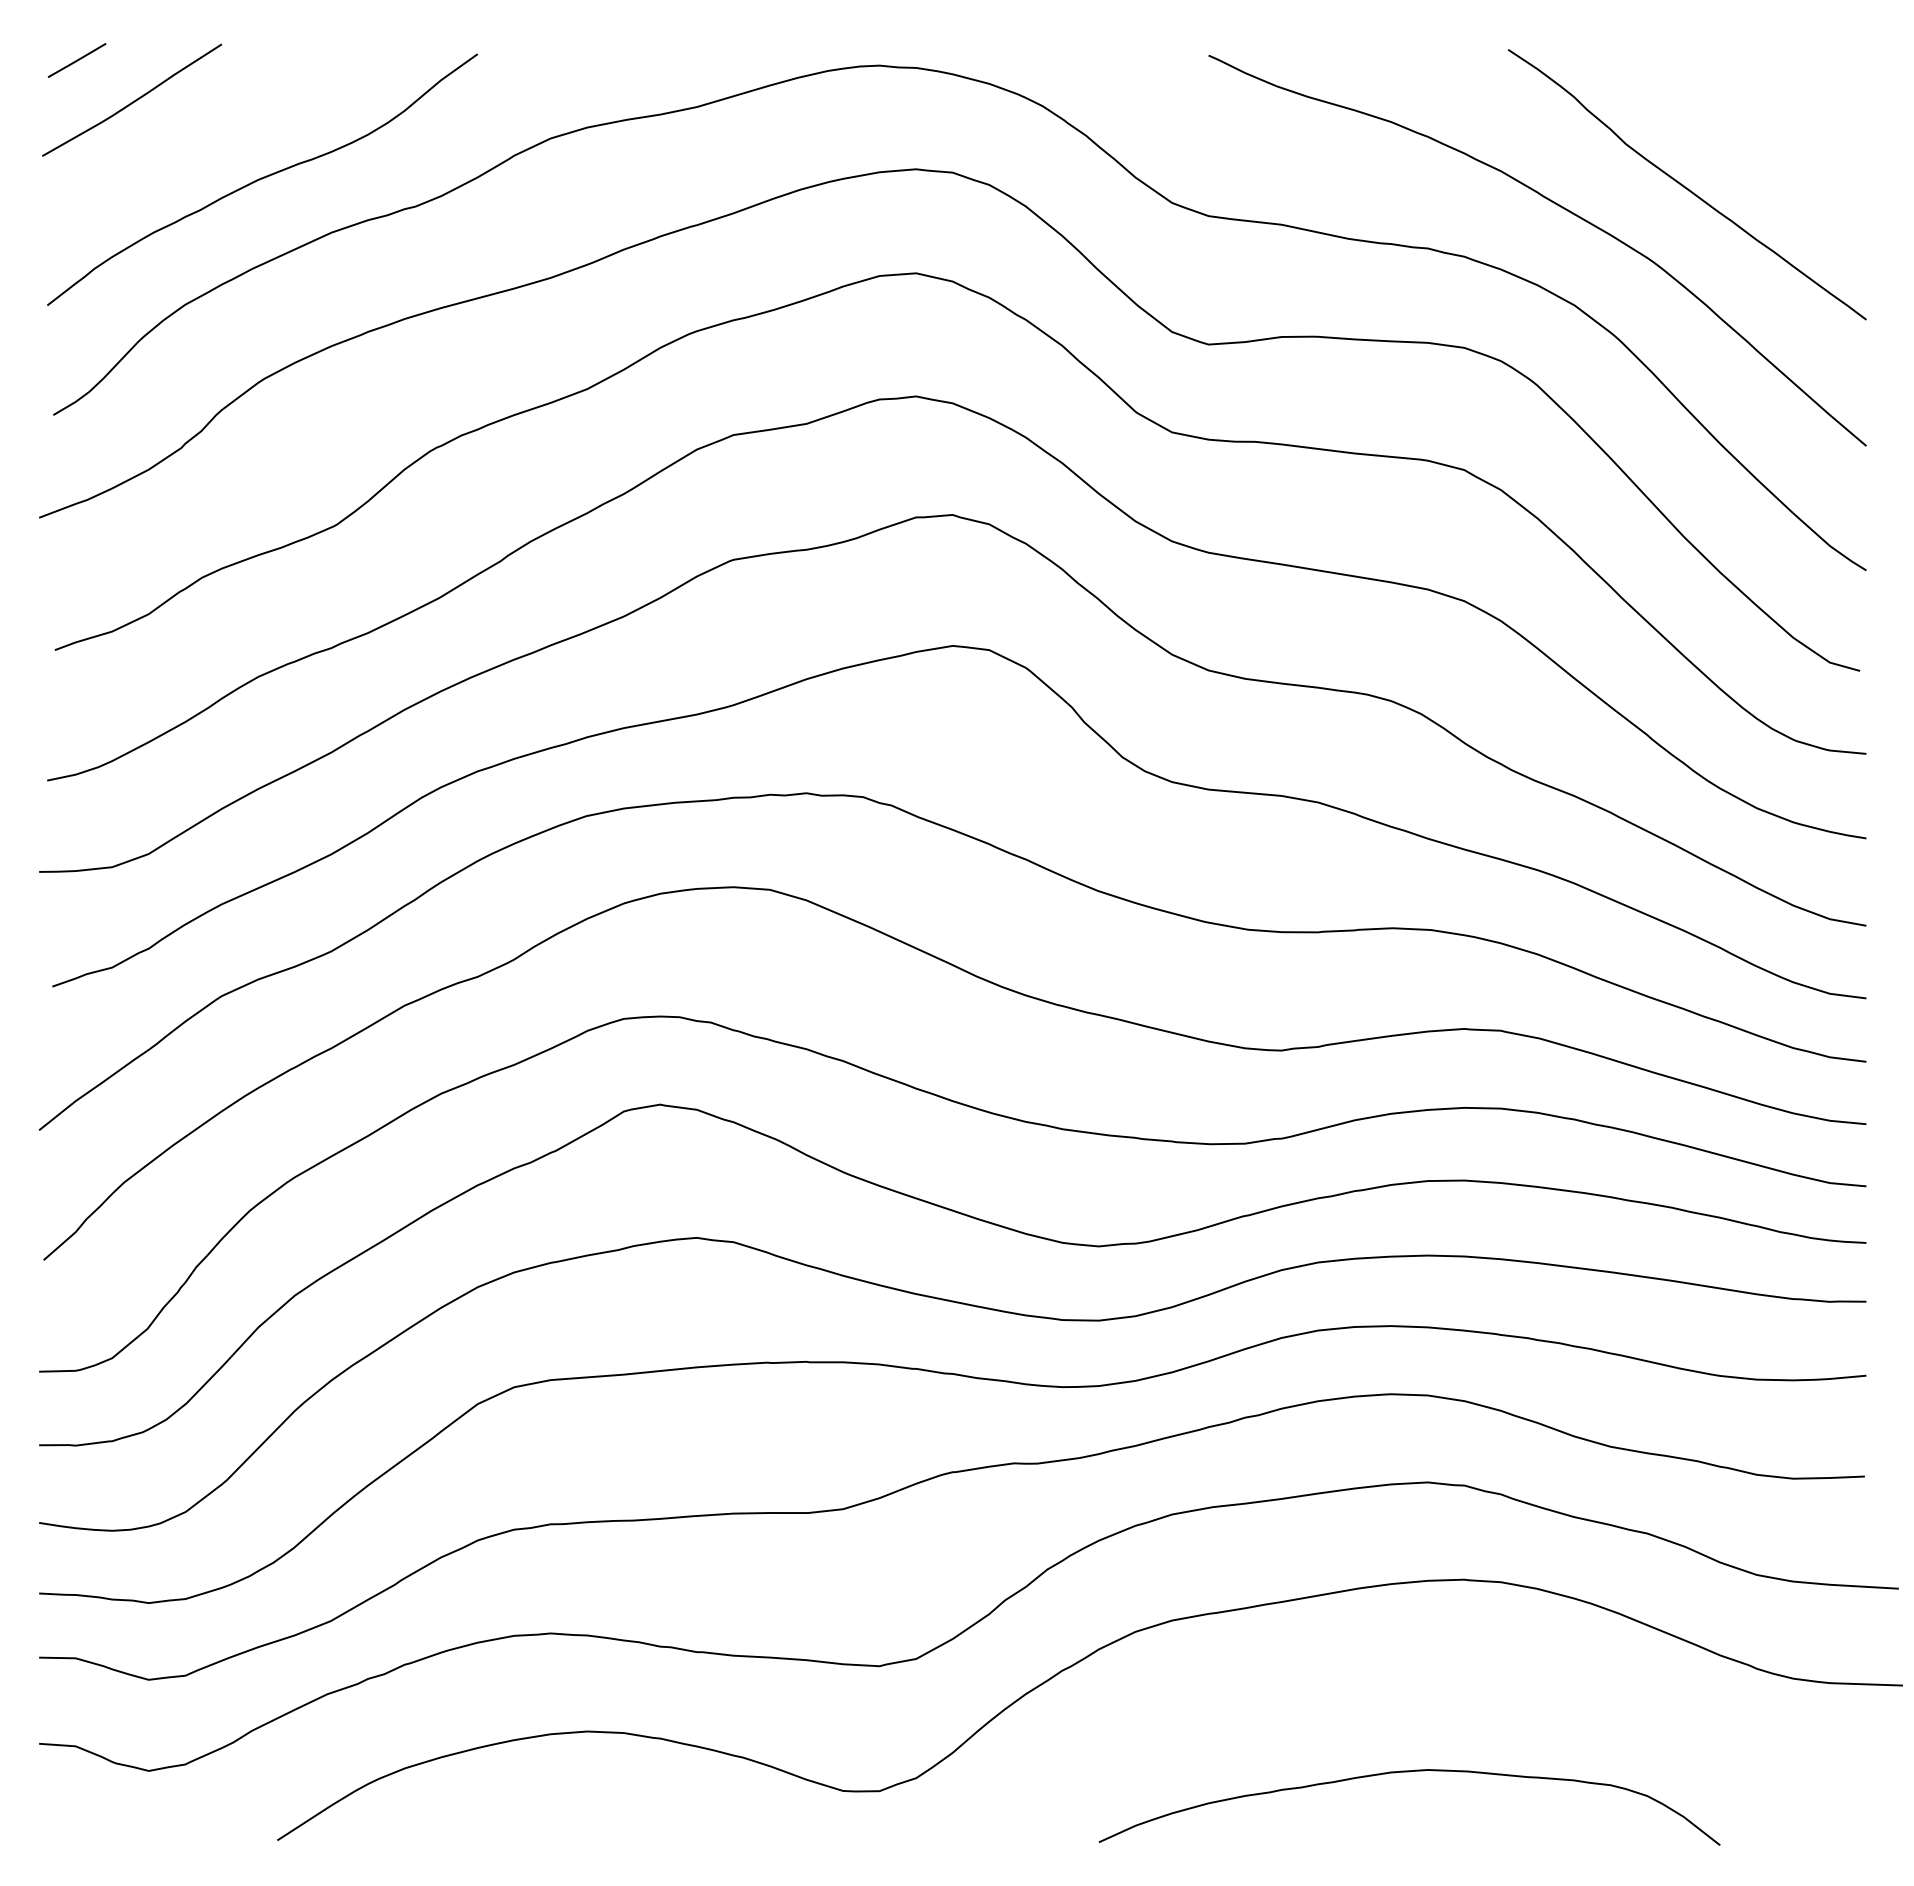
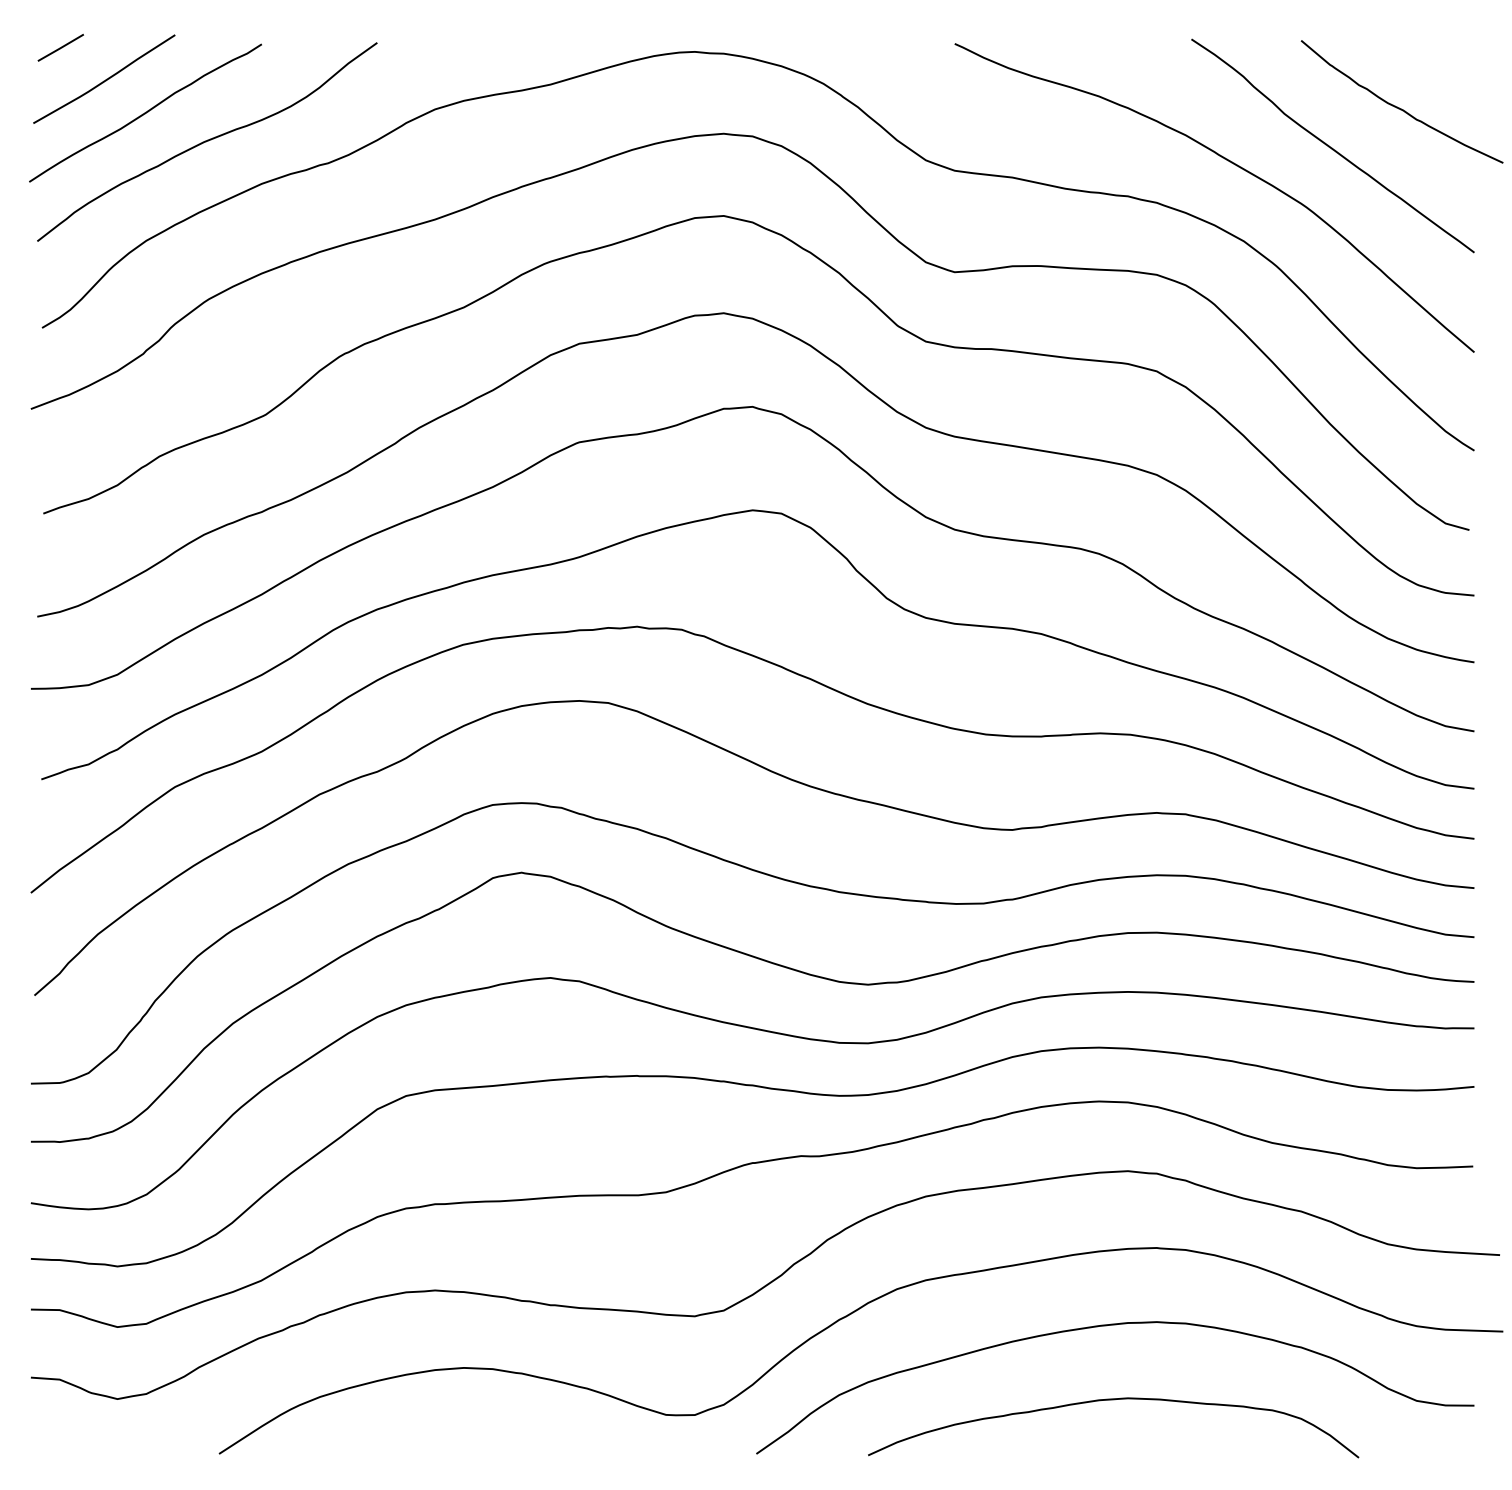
curve: (1771, 136) -> (1399, 107), added
curve: (183, 142) -> (144, 112), added
curve: (1403, 1678) -> (1108, 1326), added

